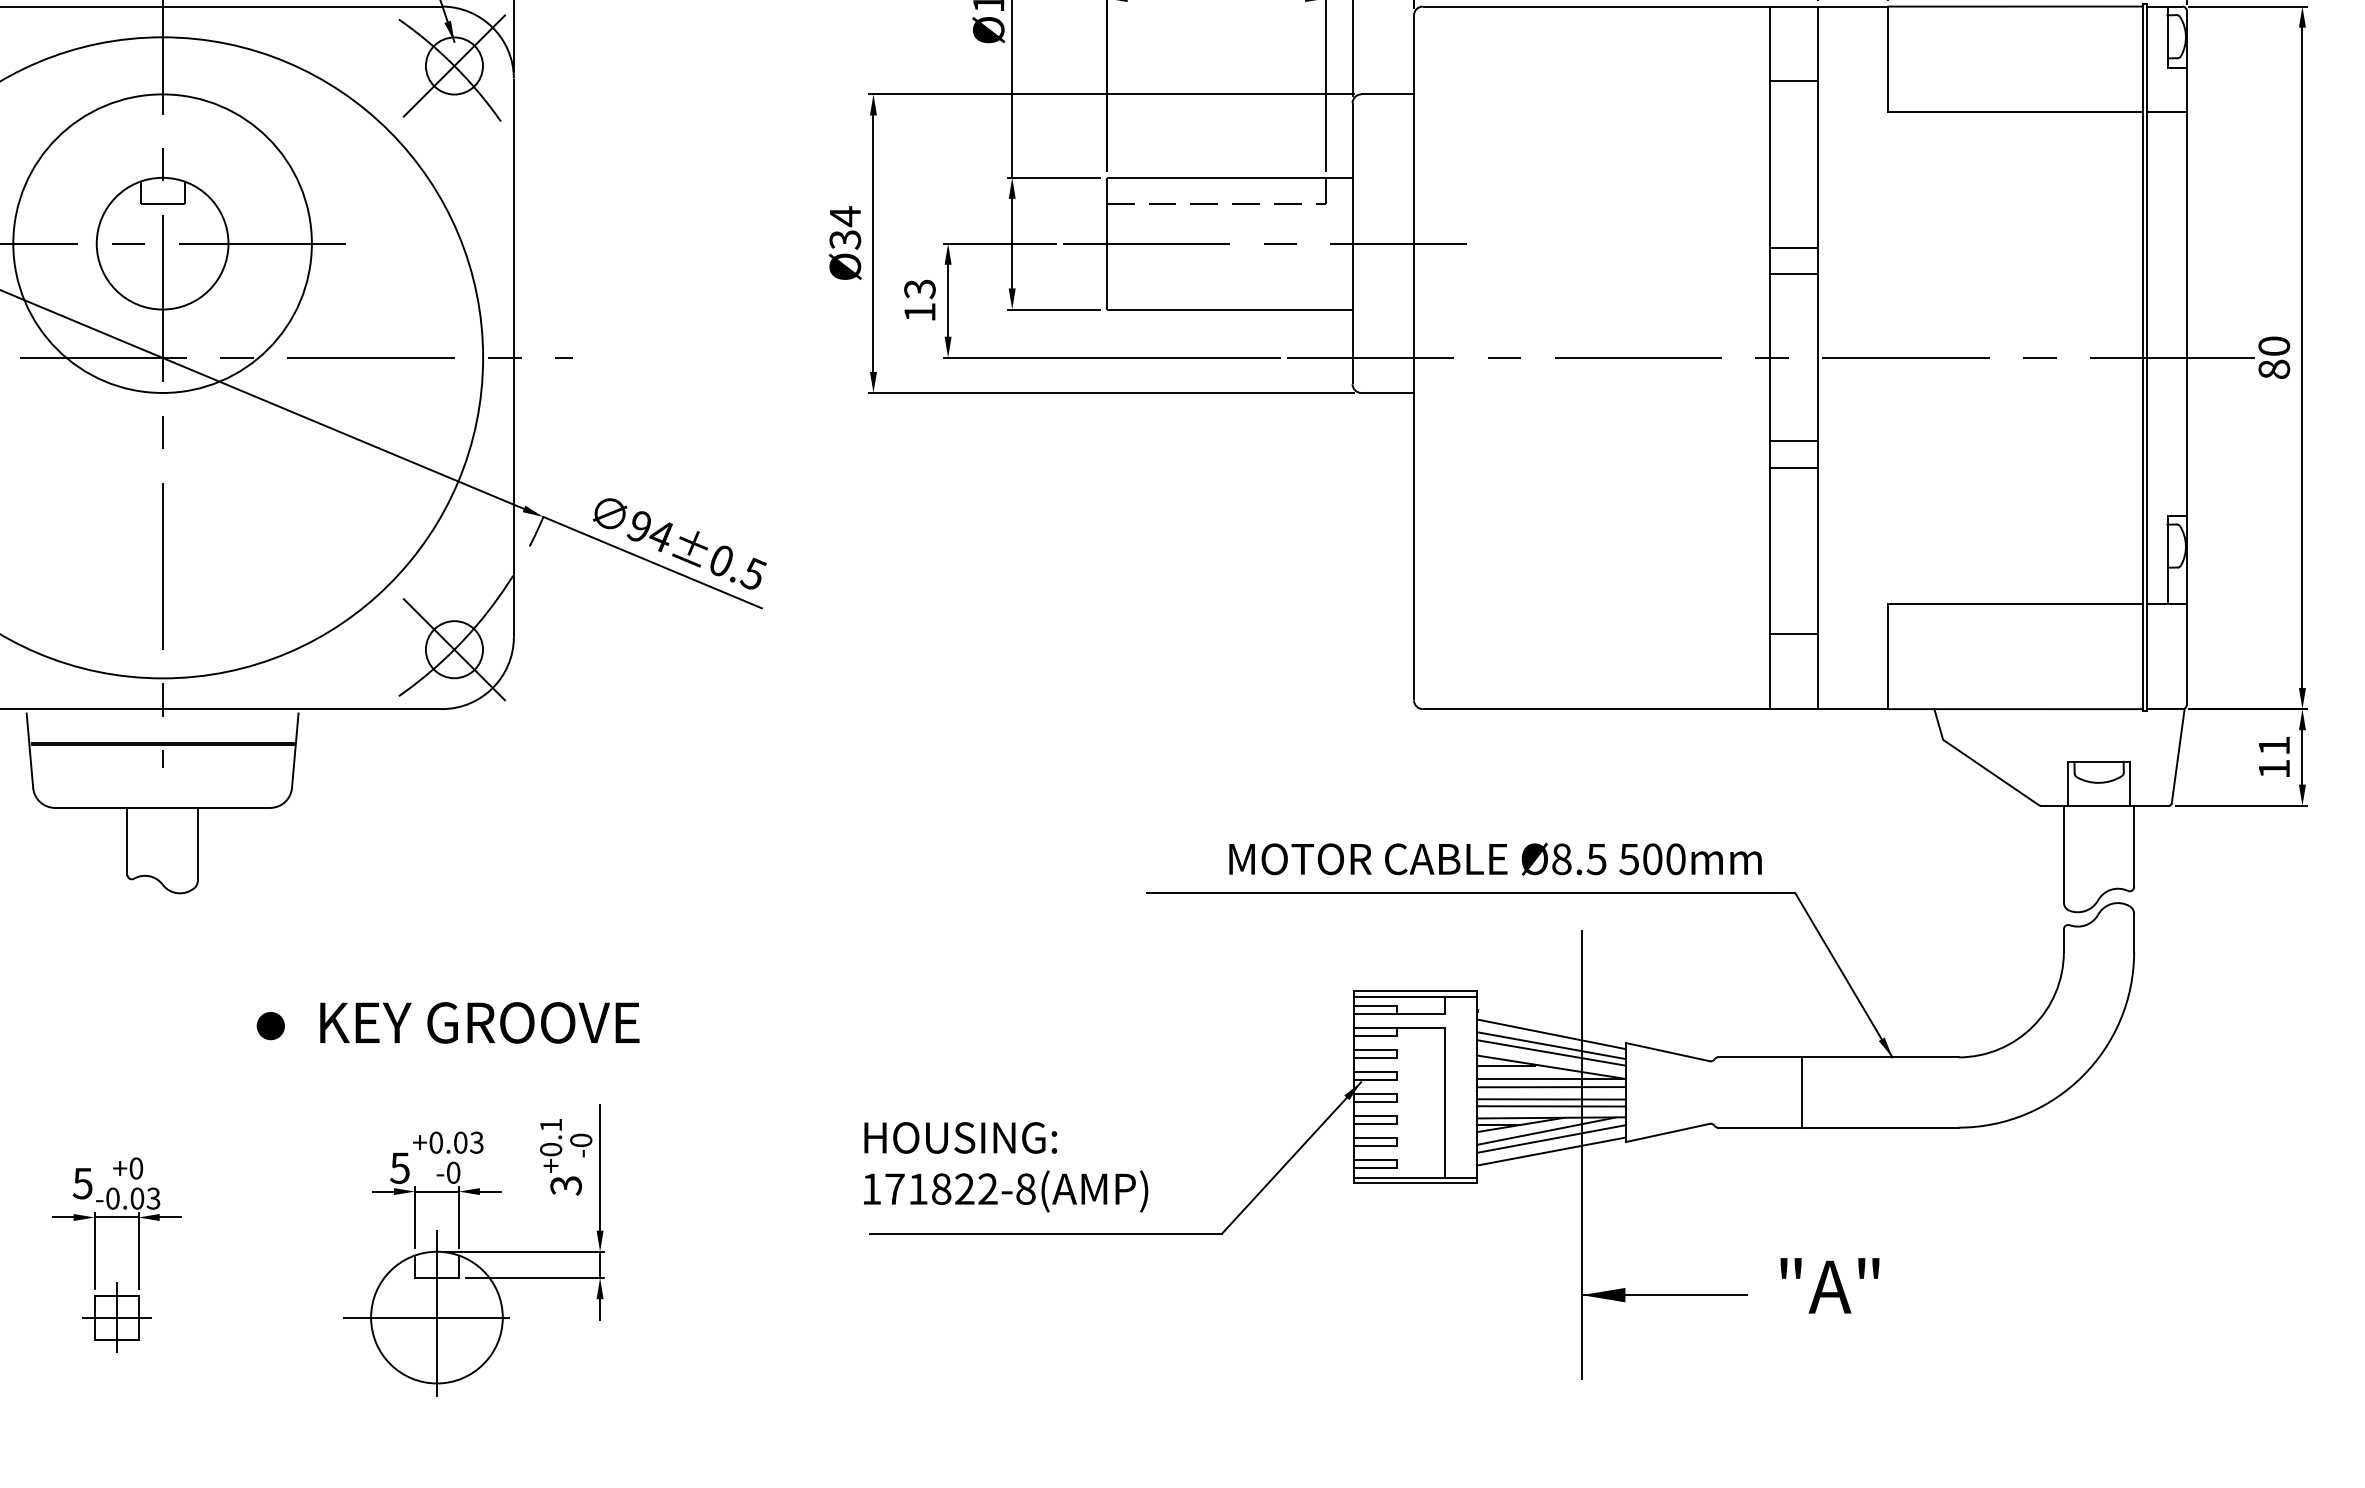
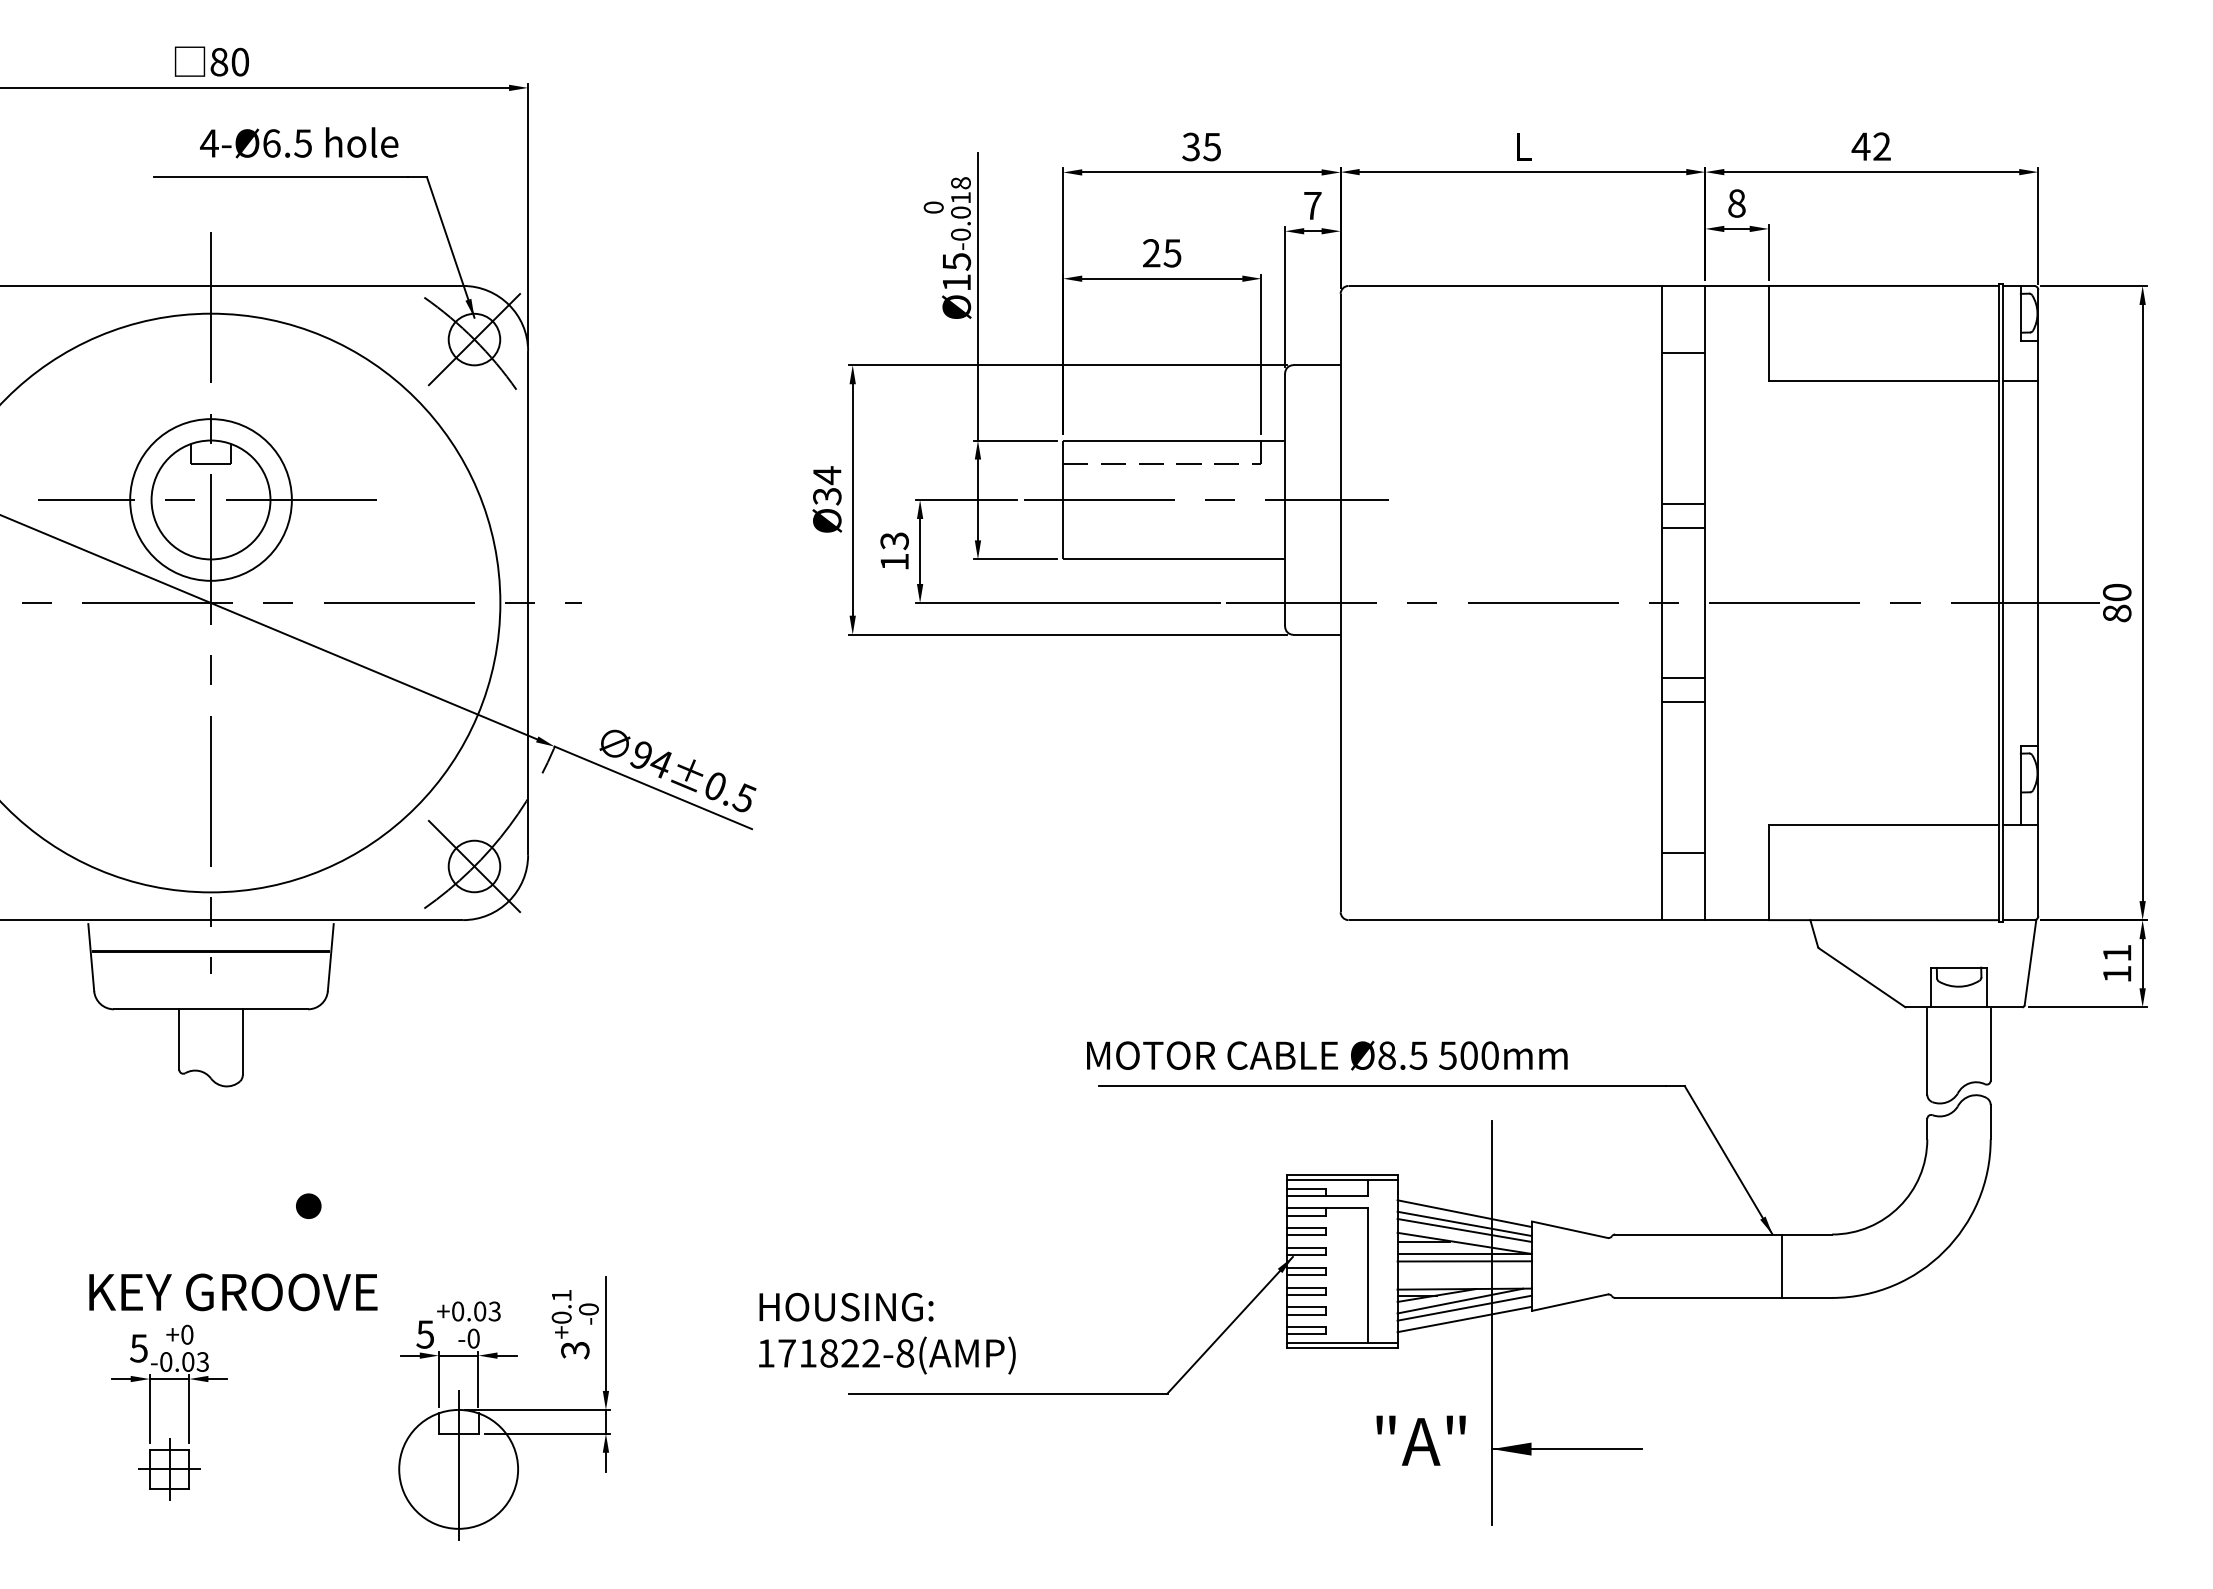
circle: (162, 243) -> (210, 499), size x0.6
text: (1495, 859) -> (1327, 1055), moved
text: (479, 1023) -> (233, 1292), moved
line: (1801, 1091) -> (1781, 1265), moved
line: (1551, 1099) -> (1464, 1272), removed
line: (1551, 1106) -> (1464, 1278), removed
text: (1006, 1167) -> (887, 1333), moved
text: (1829, 1285) -> (1420, 1440), moved
line: (434, 1317) -> (456, 1469), removed

